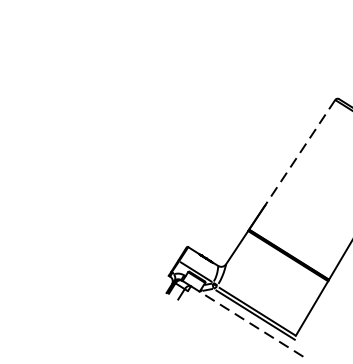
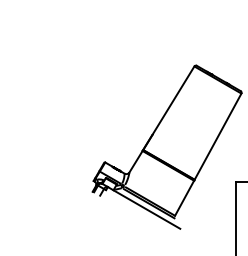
line: (300, 152) -> (173, 100), dashed -> solid
line: (247, 320) -> (144, 207), dashed -> solid

